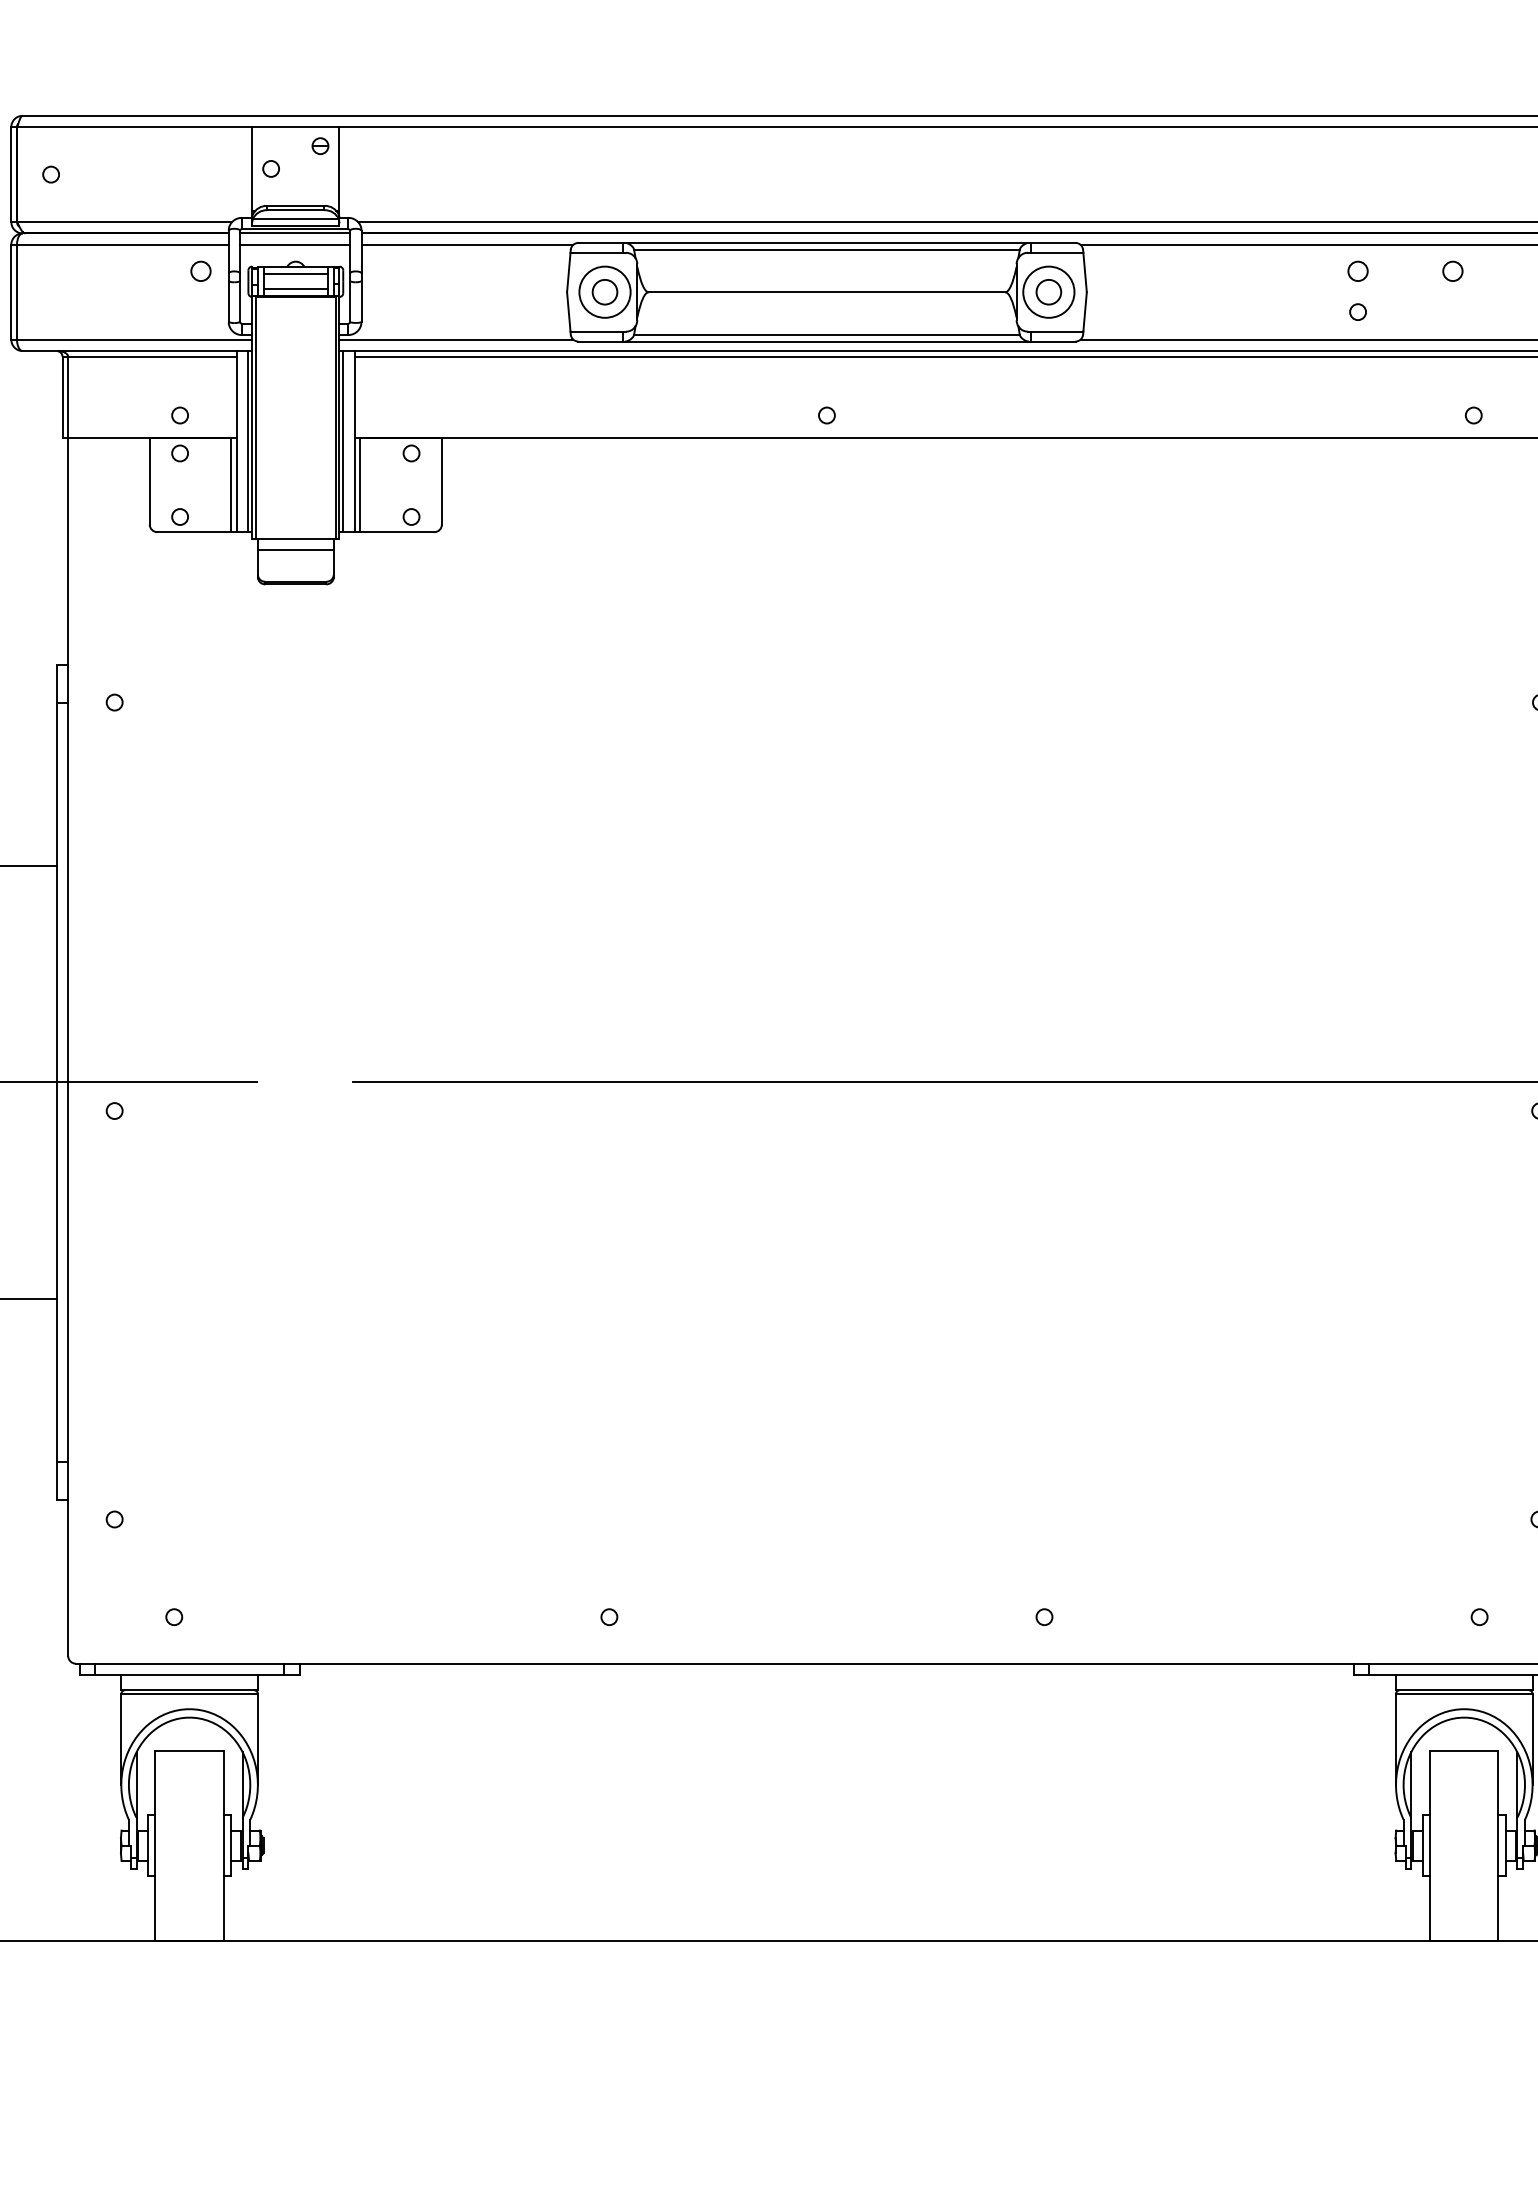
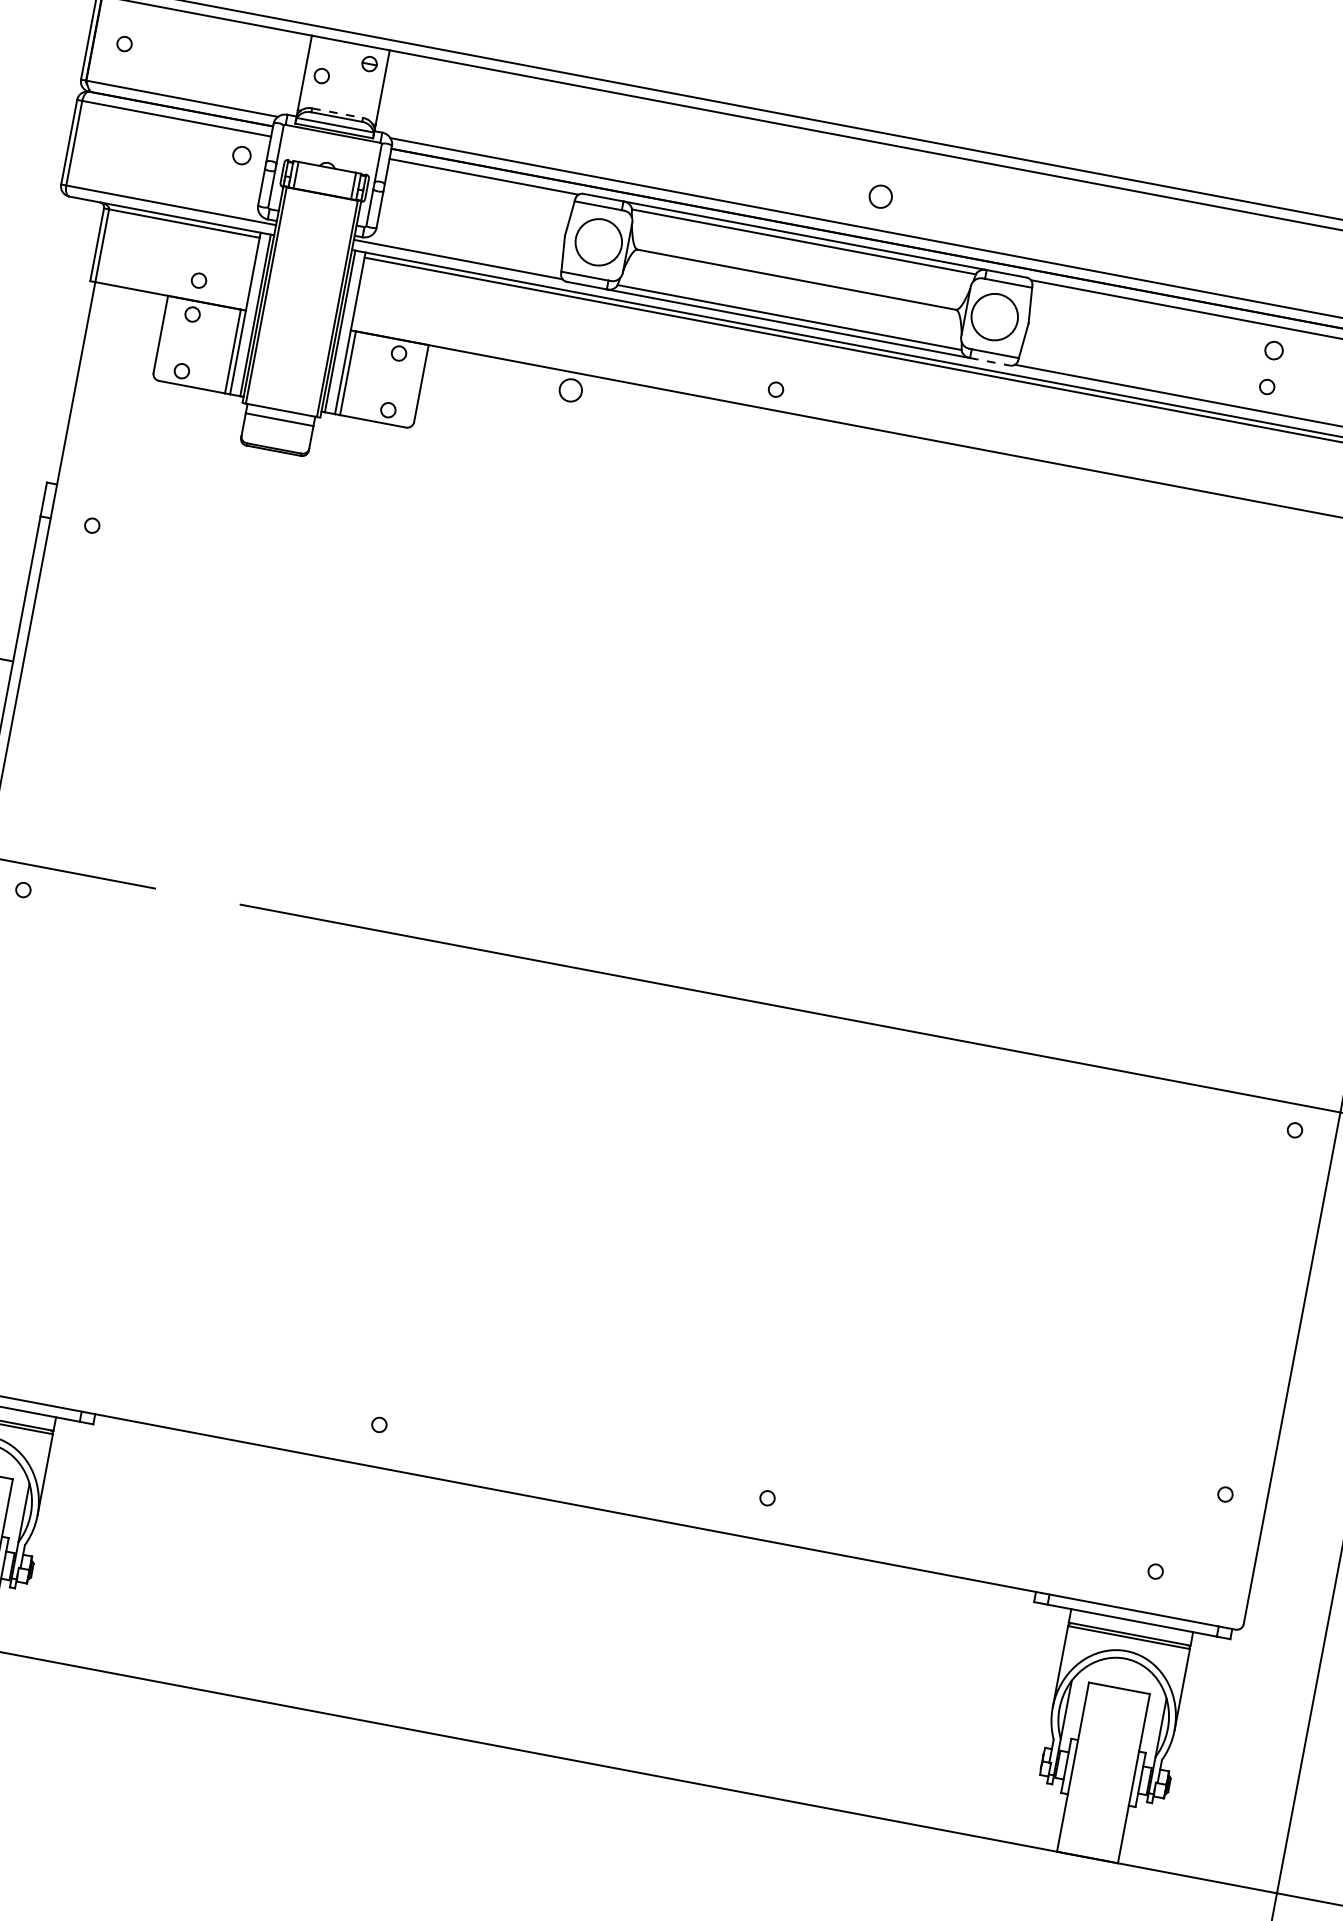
line: (296, 205) -> (338, 112), solid -> dashed
line: (295, 233) -> (332, 137), removed
line: (295, 244) -> (330, 147), removed
line: (295, 274) -> (325, 174), removed
line: (295, 289) -> (323, 187), removed
circle: (604, 292) -> (570, 390), moved
circle: (1048, 292) -> (880, 196), moved
line: (1053, 341) -> (990, 361), solid -> dashed

